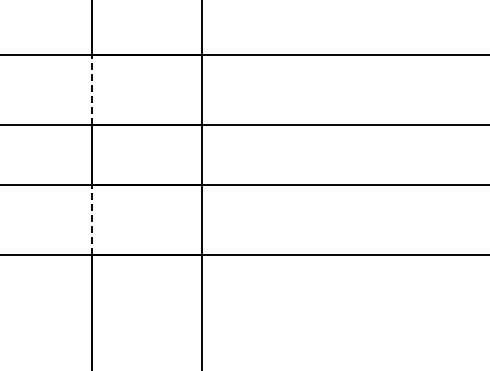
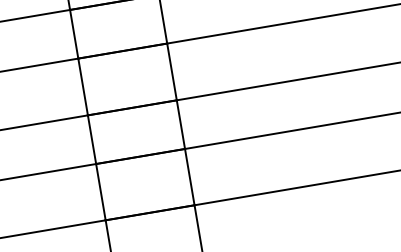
line: (91, 89) -> (82, 86), dashed -> solid
line: (91, 219) -> (100, 192), dashed -> solid

